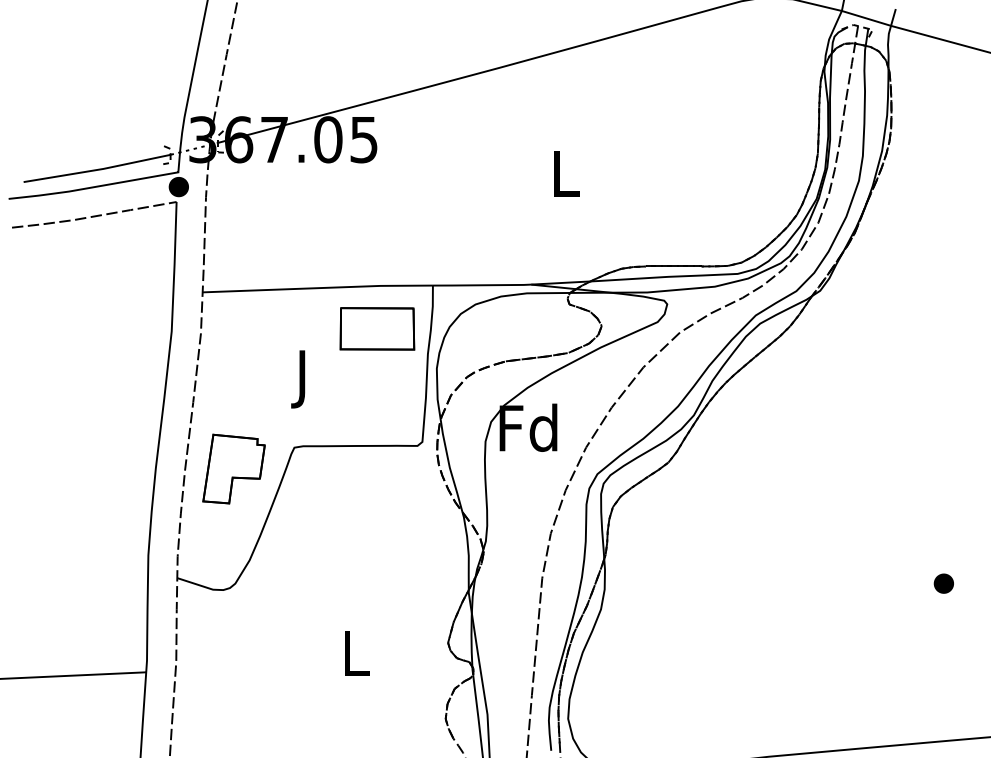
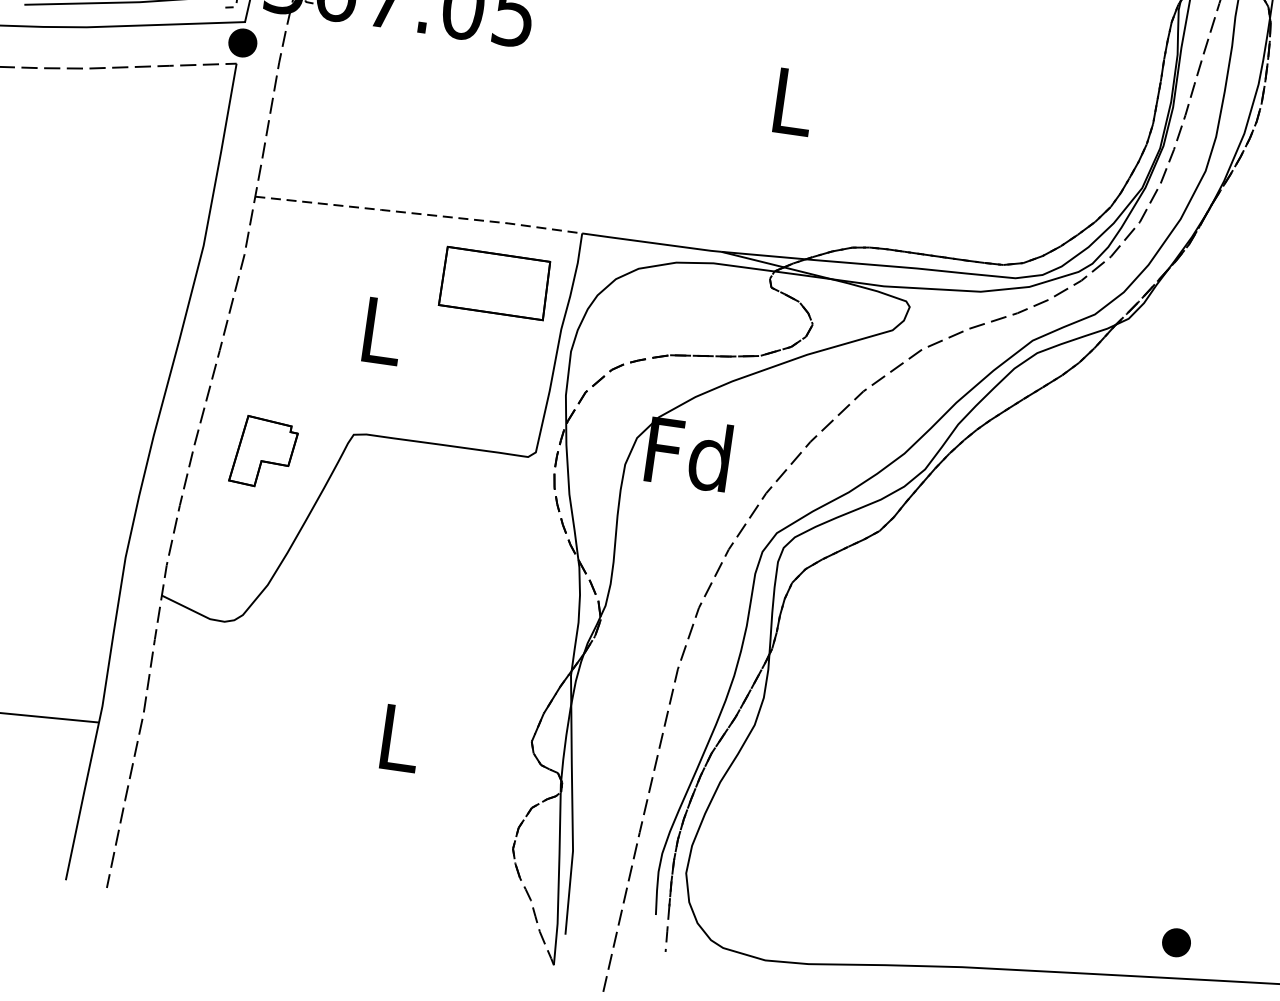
line: (318, 288) -> (419, 214), solid -> dashed
text: (304, 379) -> (381, 340), J -> L
part: (233, 468) -> (263, 451), size x0.7
part: (943, 583) -> (1175, 942), moved

